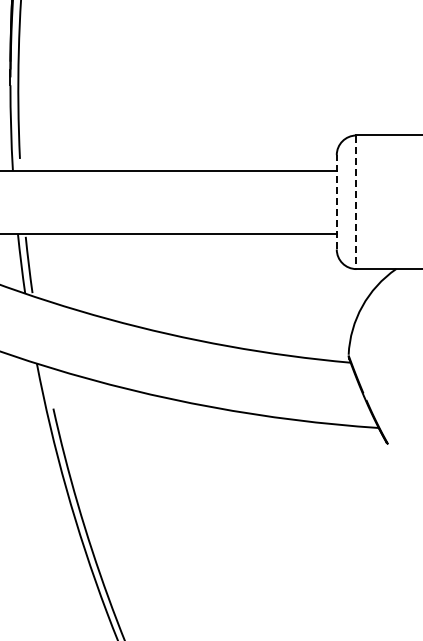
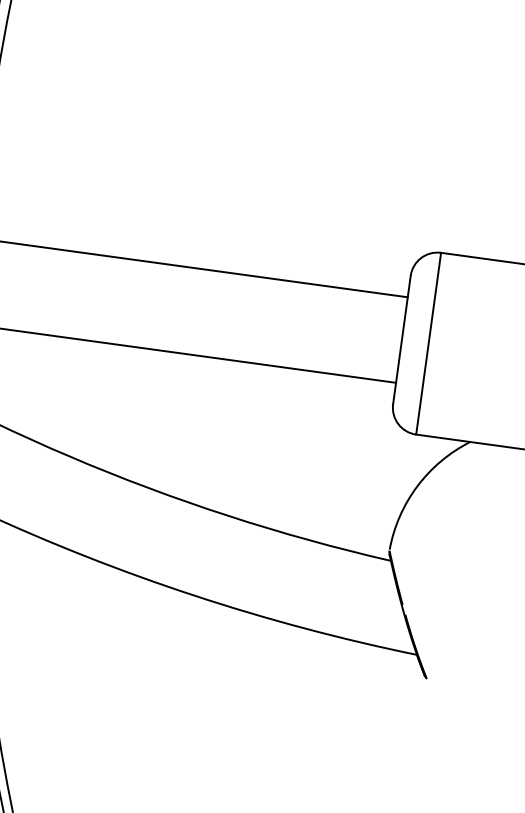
line: (336, 201) -> (401, 338), dashed -> solid
line: (356, 202) -> (428, 344), dashed -> solid

